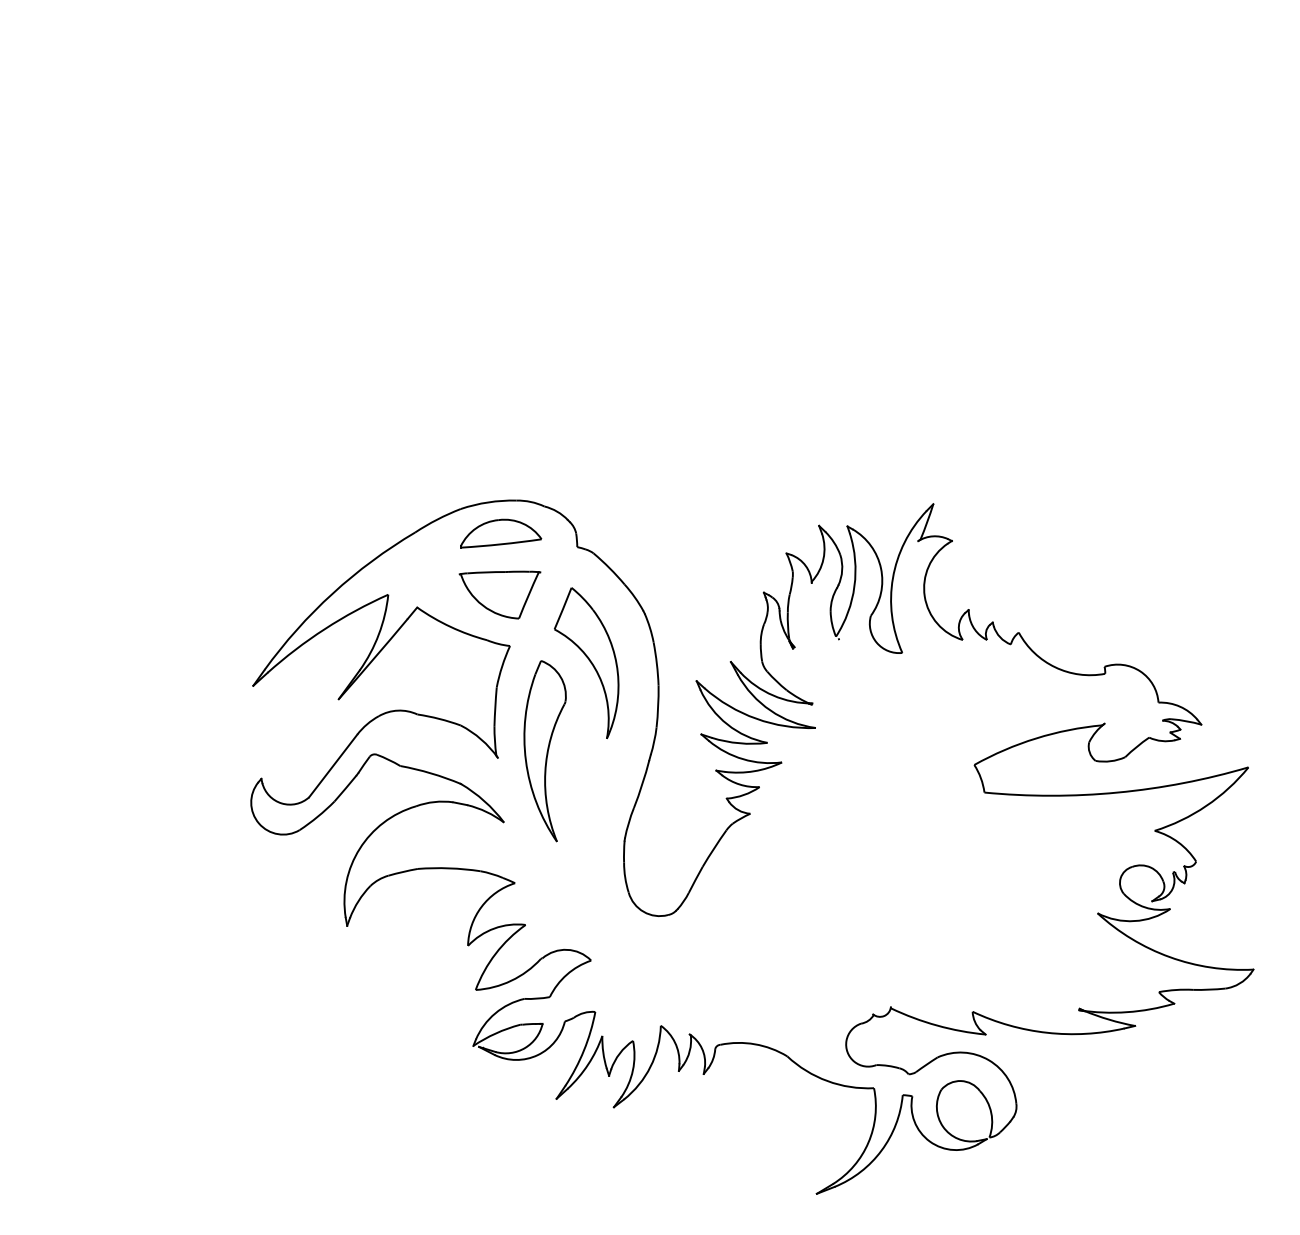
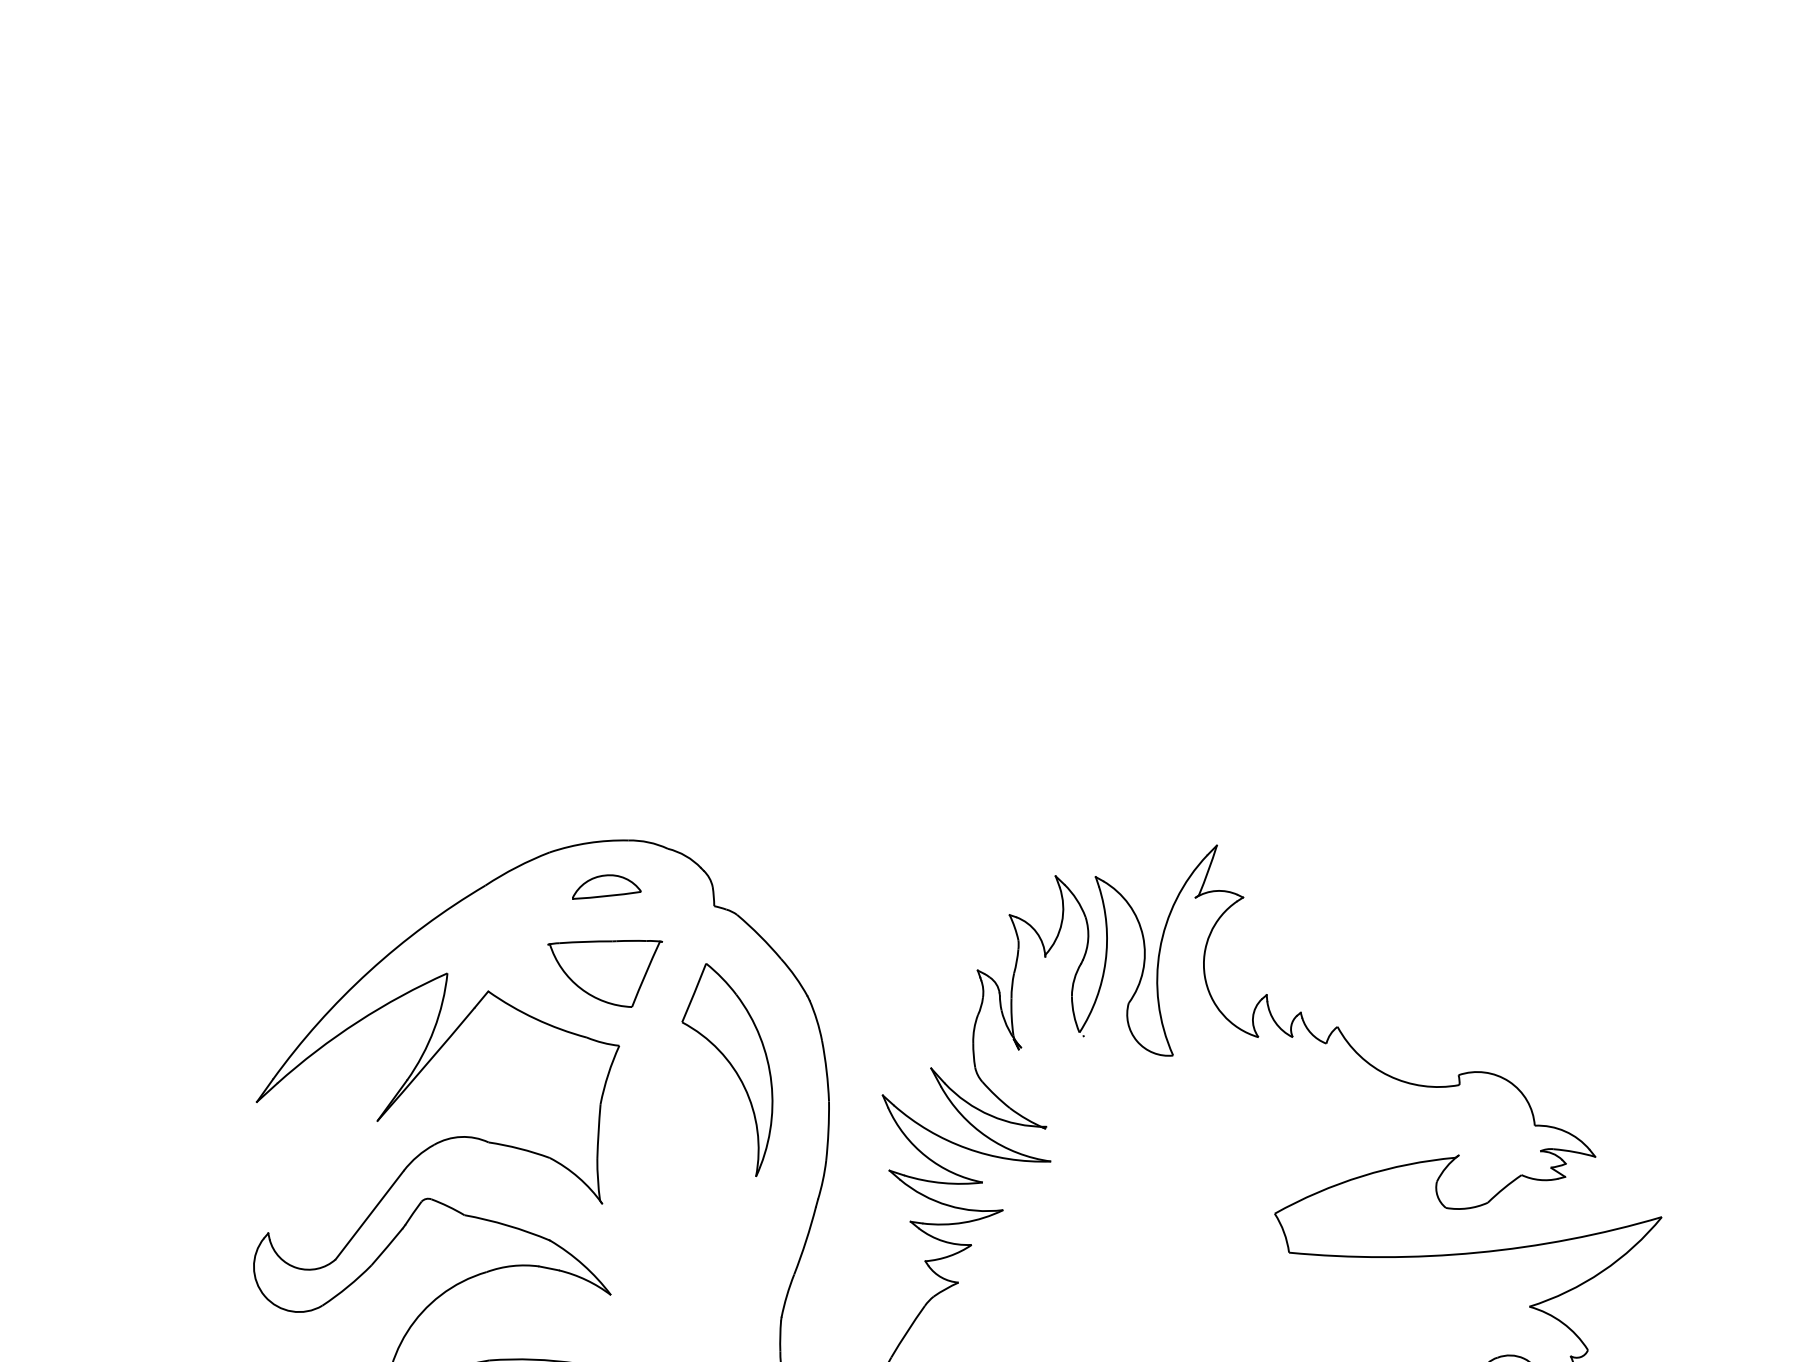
part: (501, 533) -> (607, 886), size x0.6
part: (544, 751) -> (667, 1194), removed

